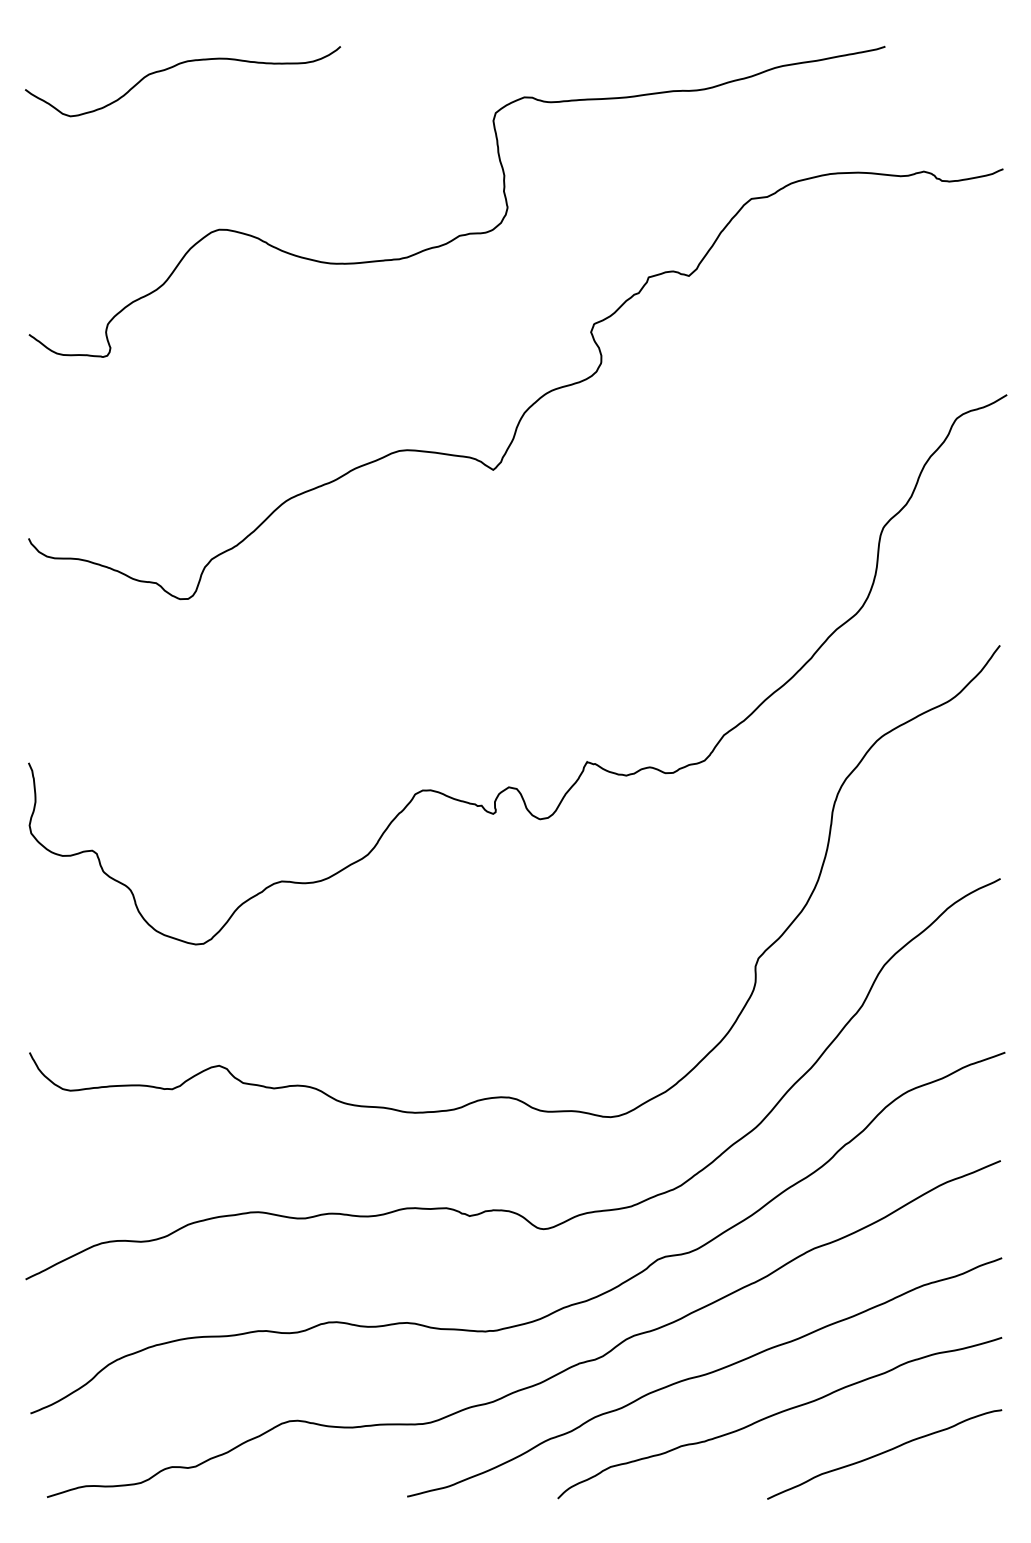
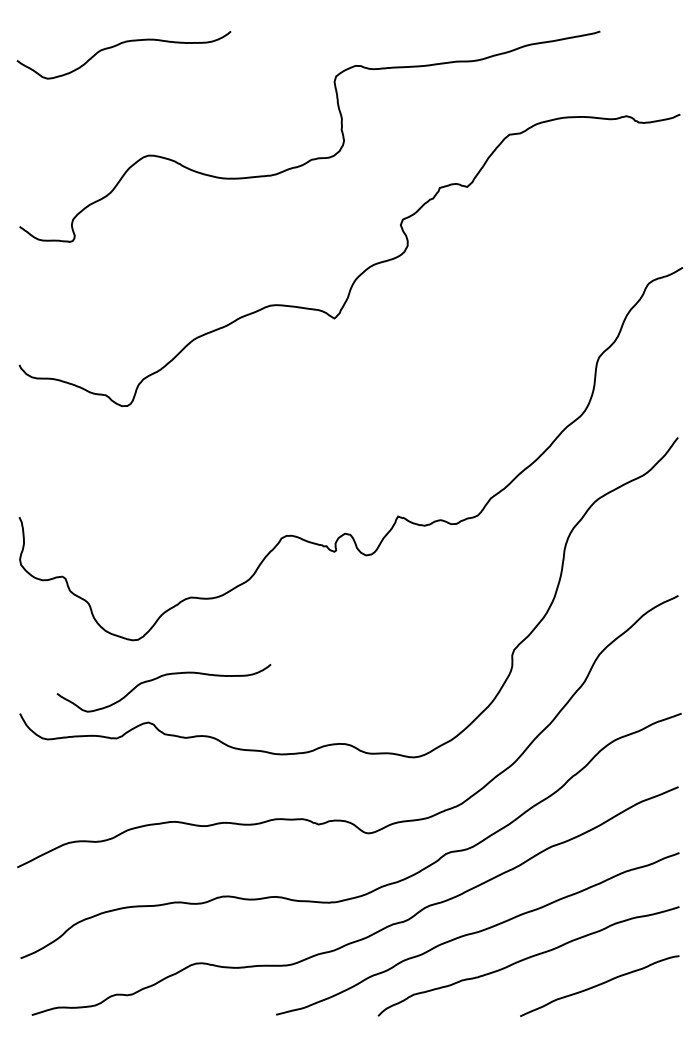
curve: (235, 1000) -> (159, 678), added

